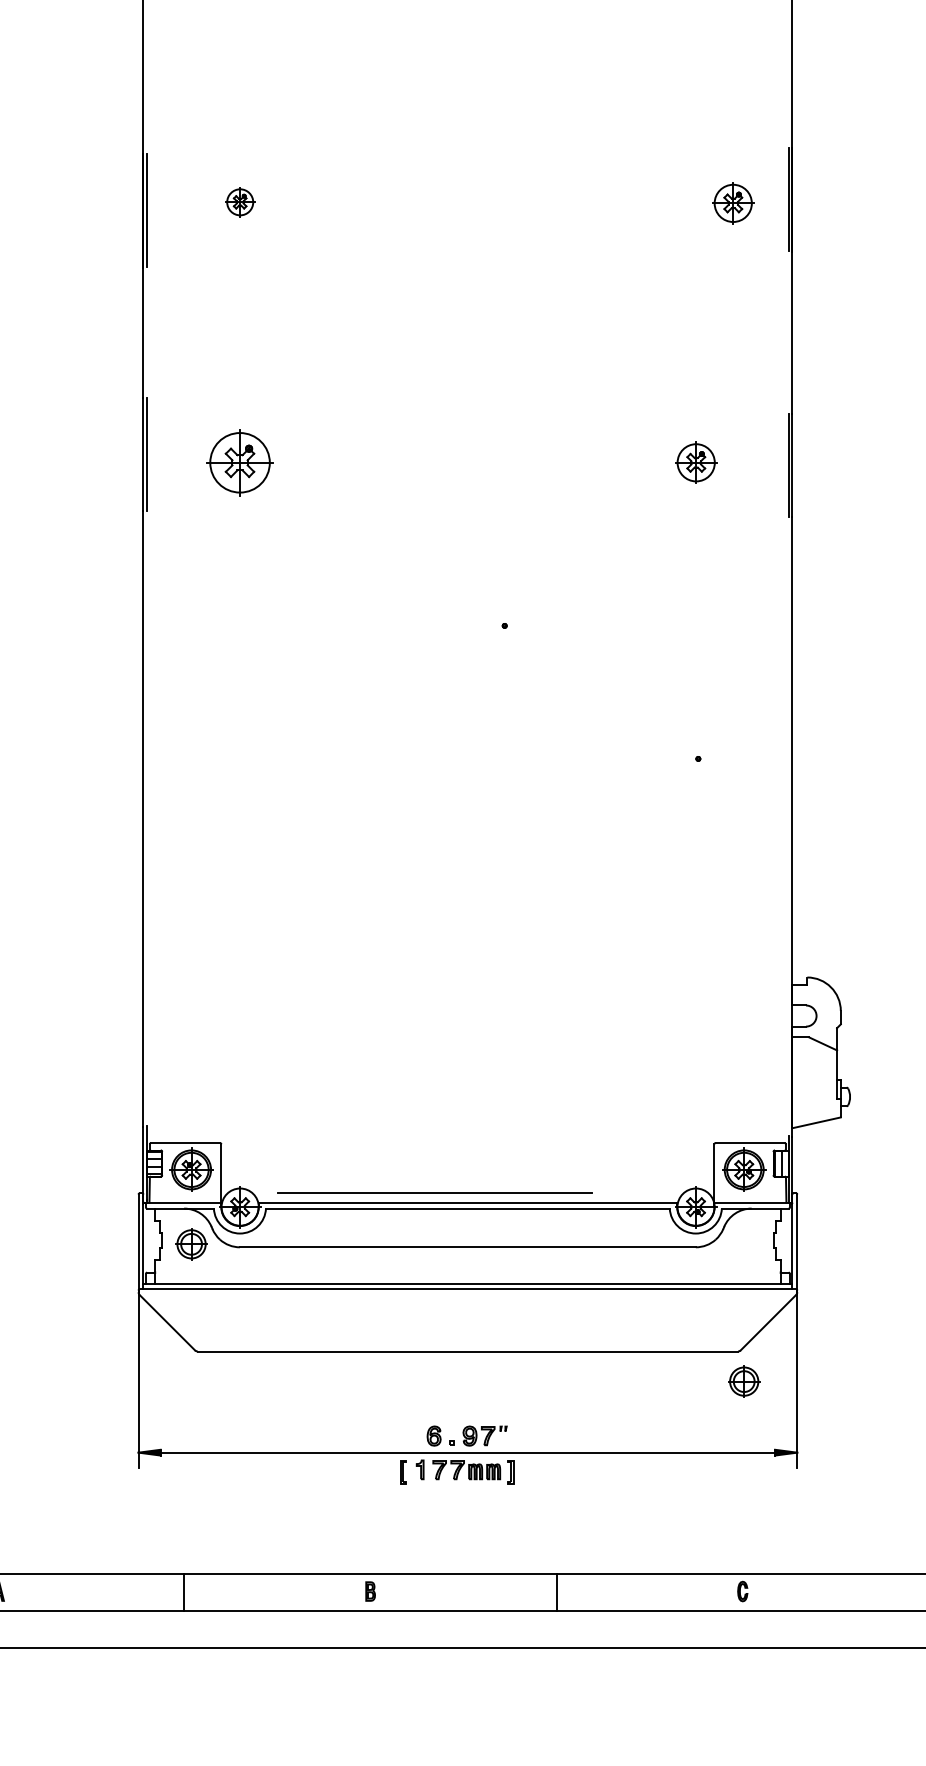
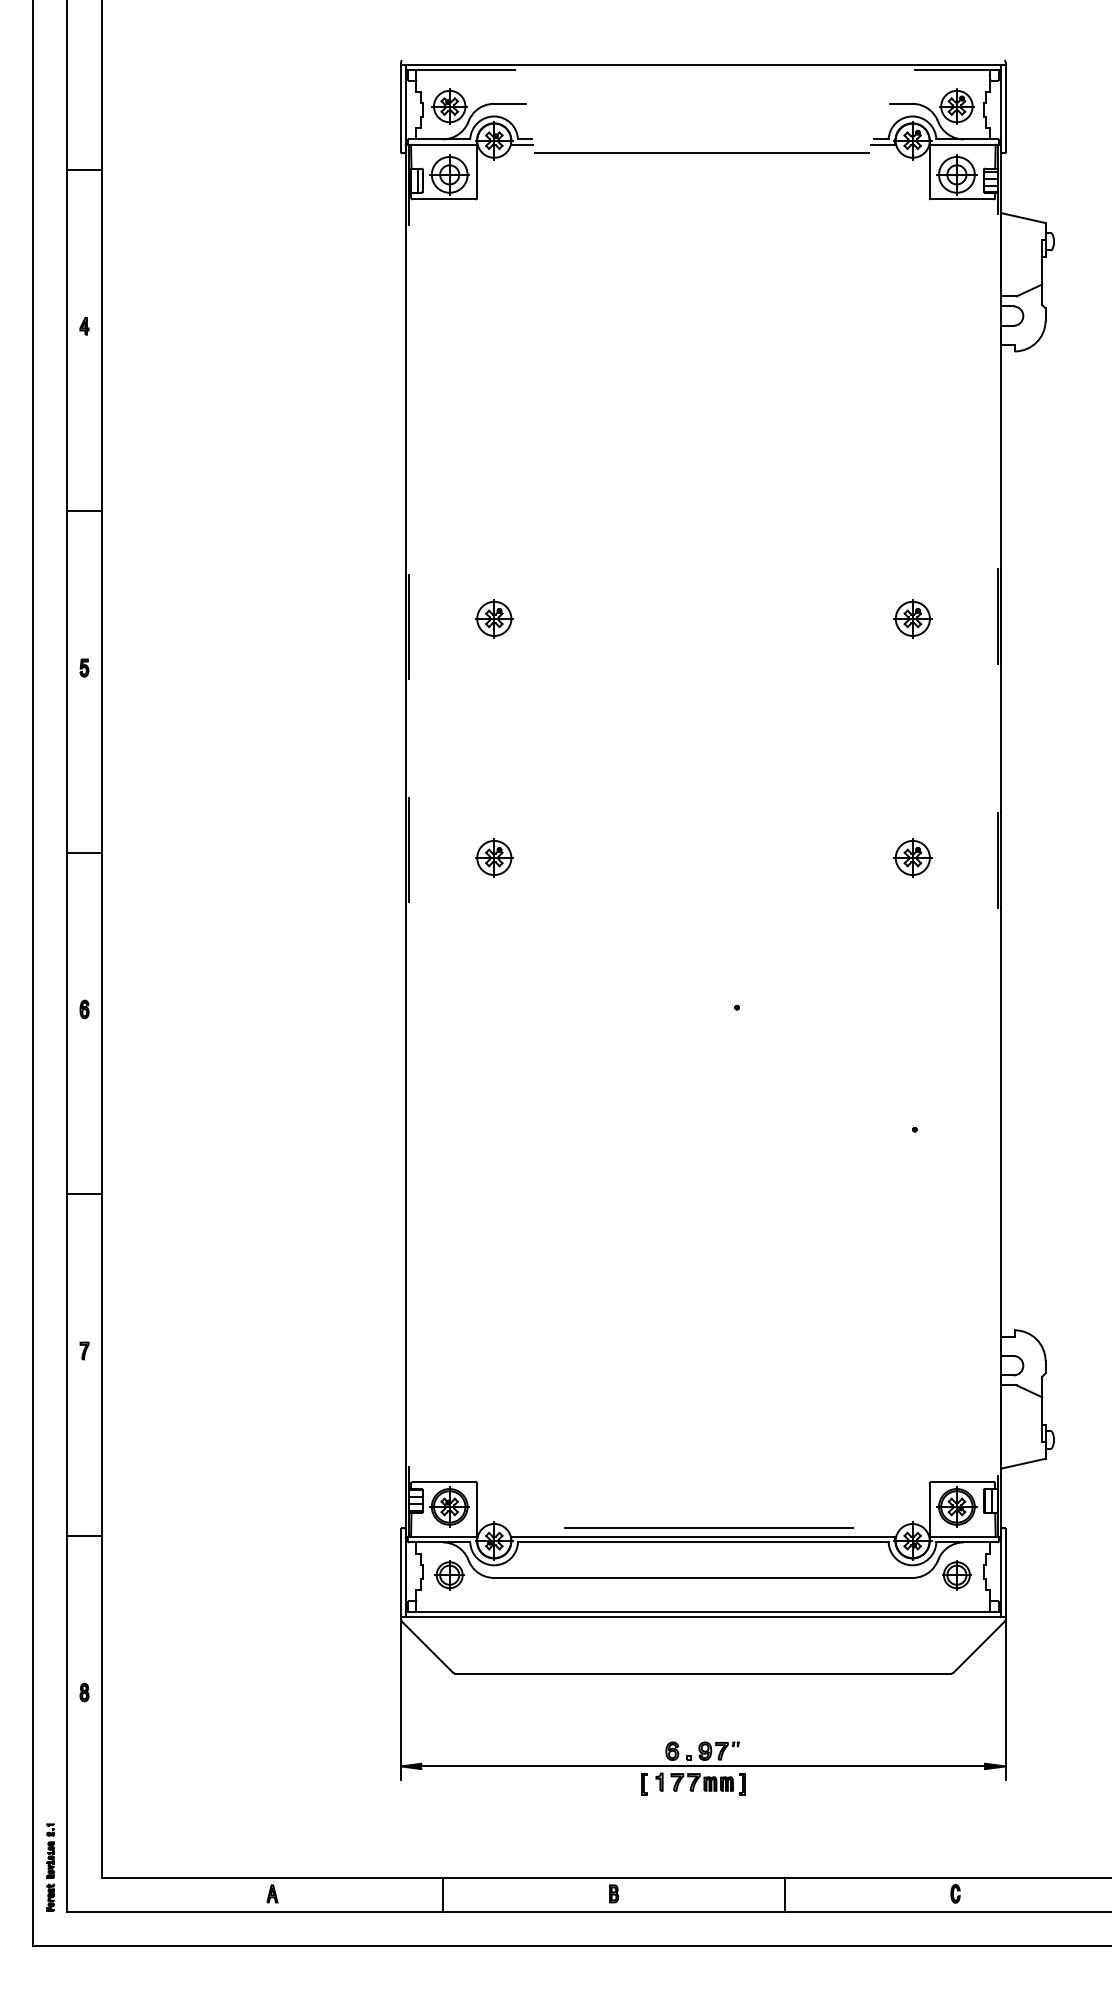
part: (240, 201) -> (494, 618), size x1.43
part: (732, 202) -> (912, 618), moved
part: (240, 462) -> (494, 857), size x0.62
line: (434, 1192) -> (708, 1527), moved
part: (743, 1381) -> (956, 1575), moved

